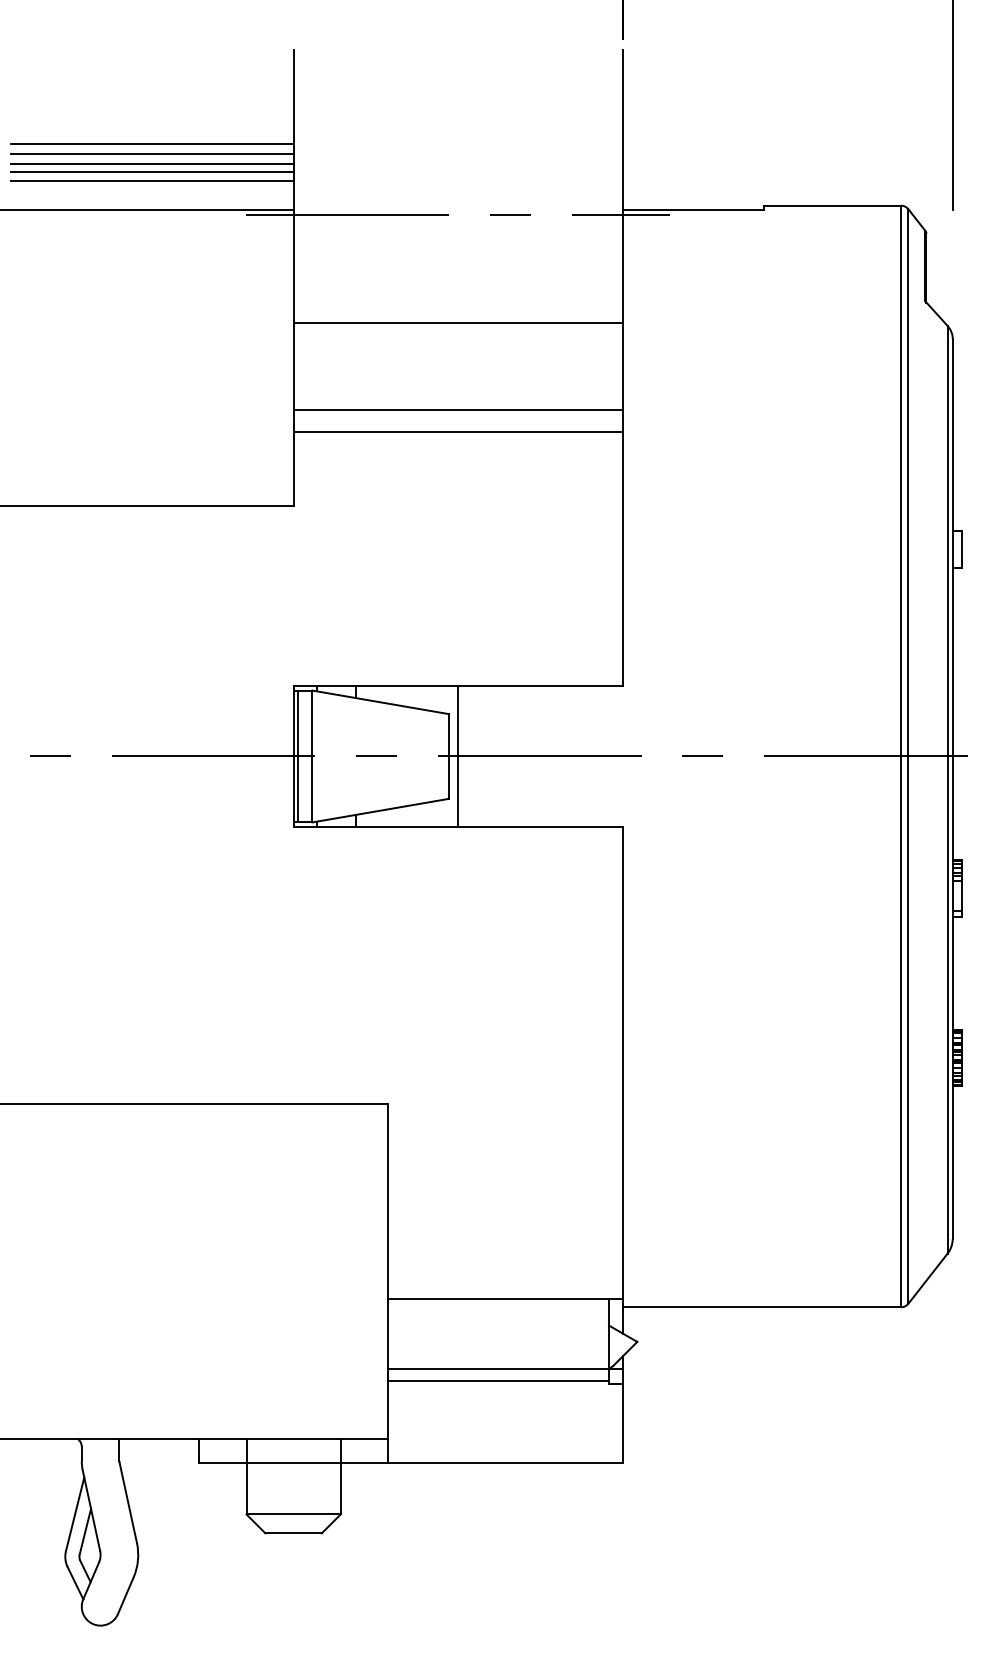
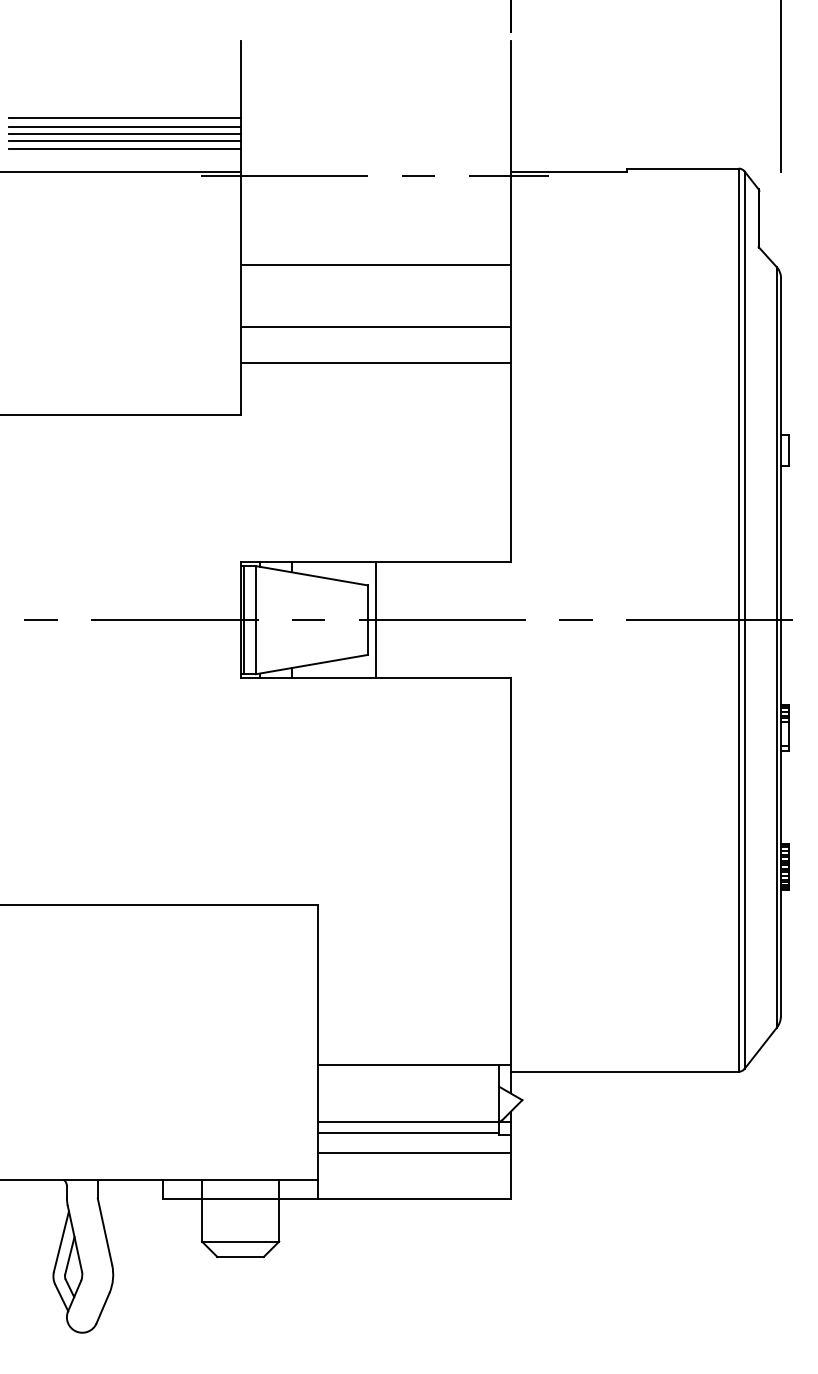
line: (458, 409) -> (375, 362), moved
line: (458, 431) -> (375, 326), moved
line: (504, 1405) -> (413, 1152), added

